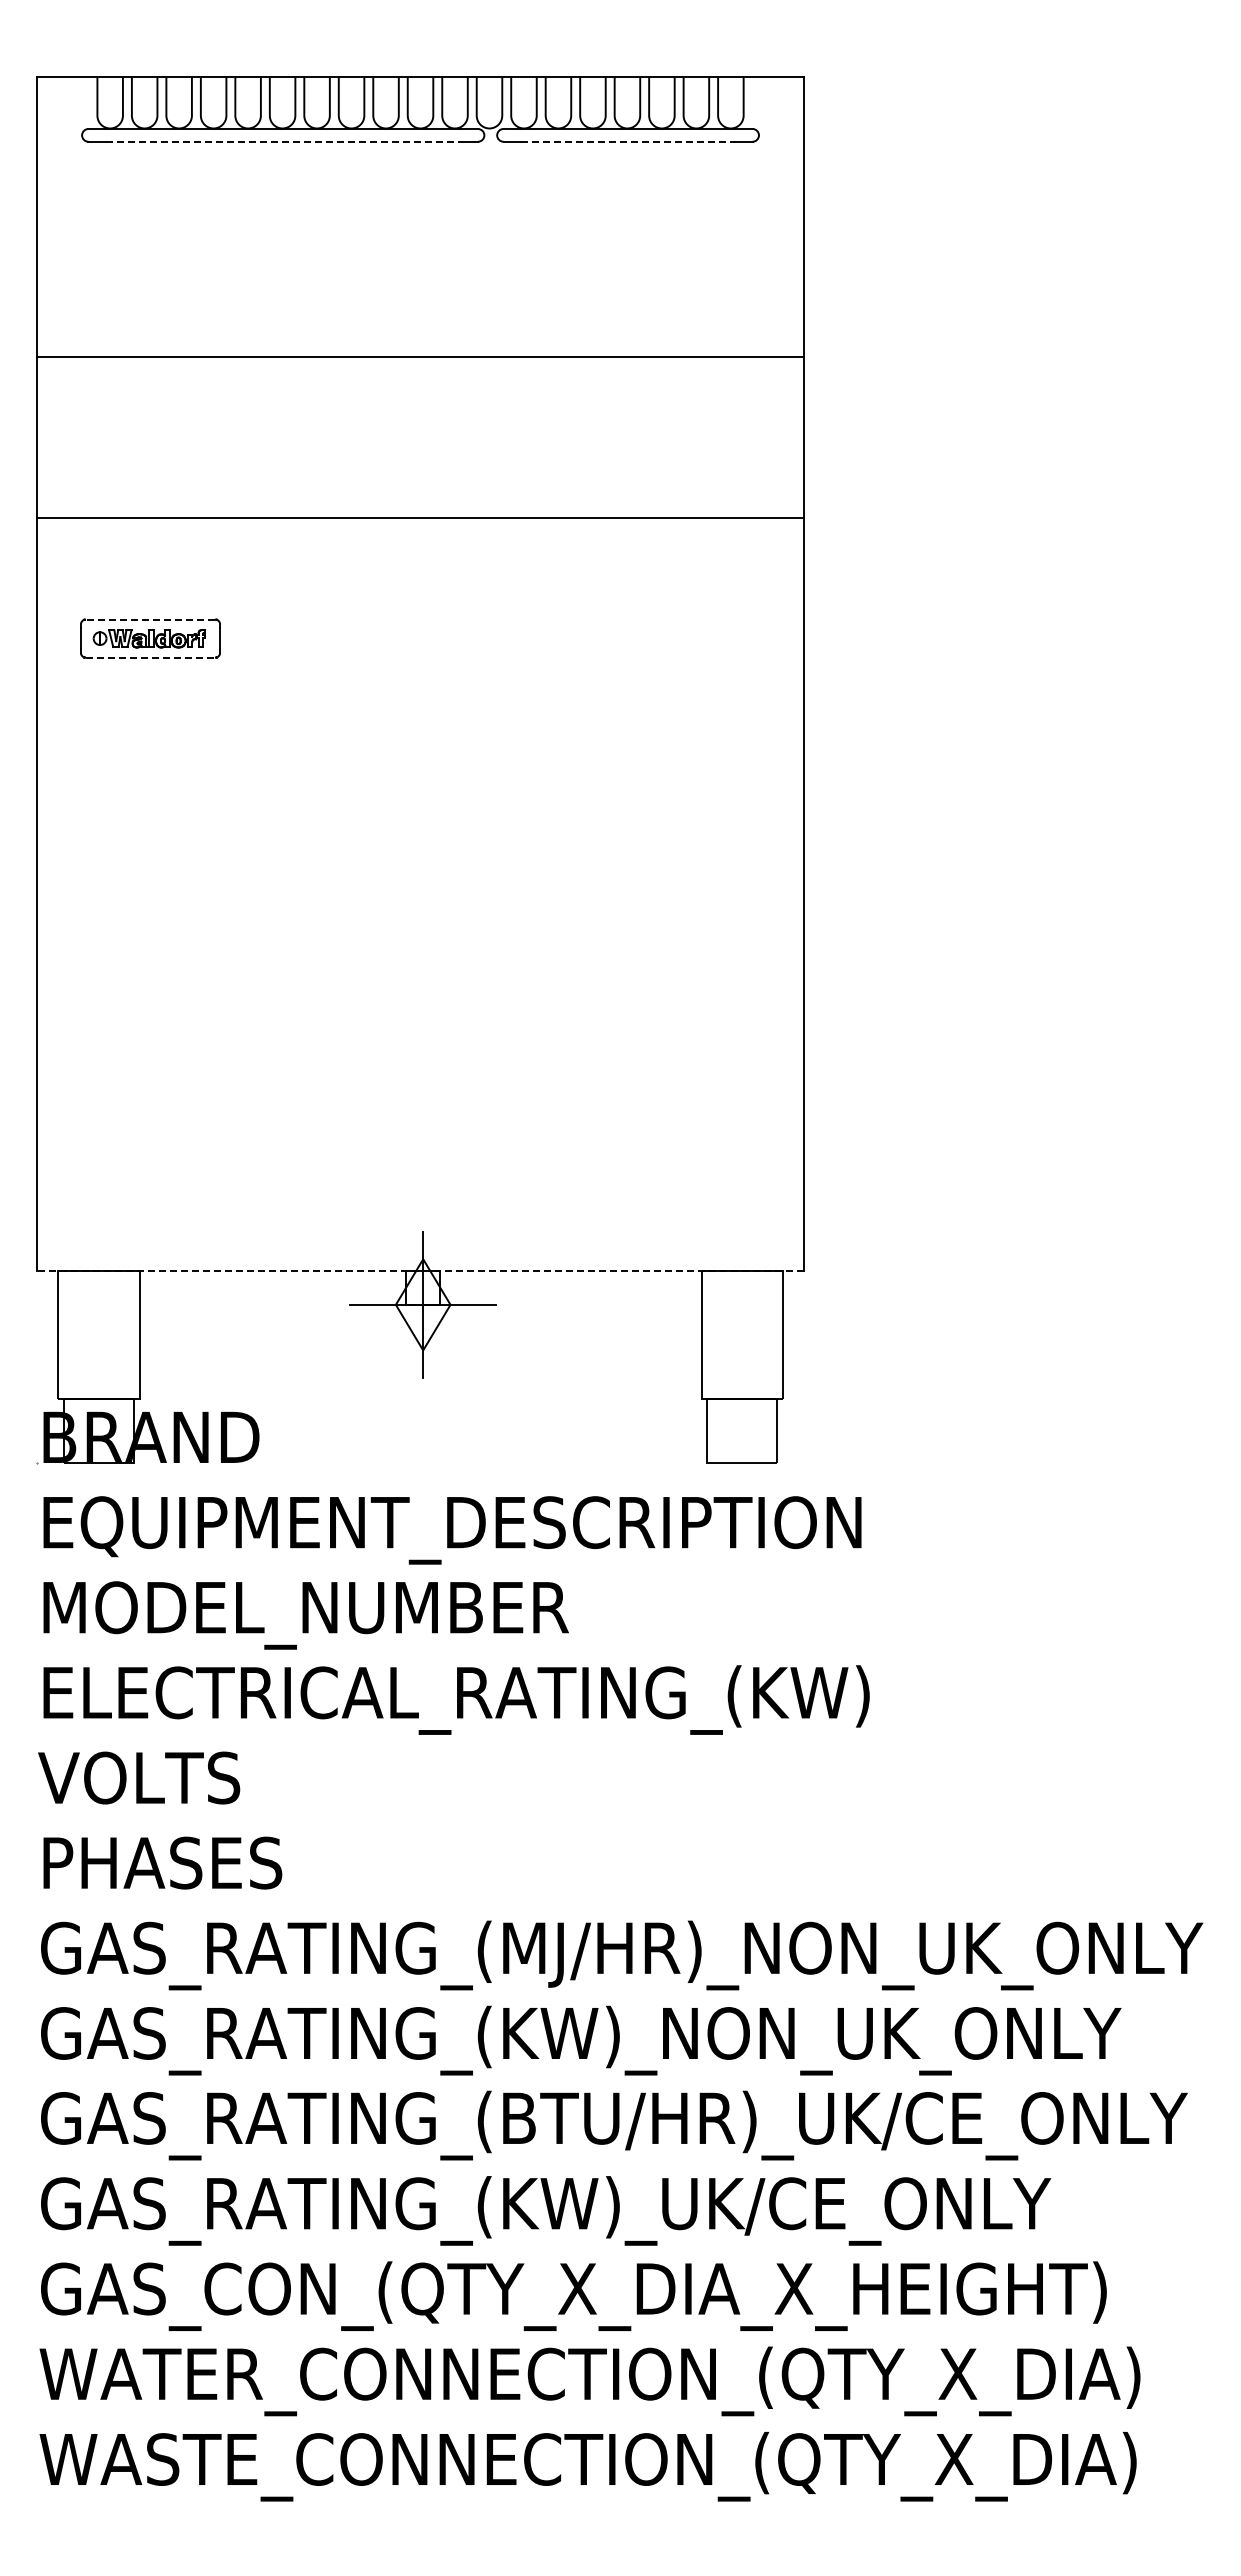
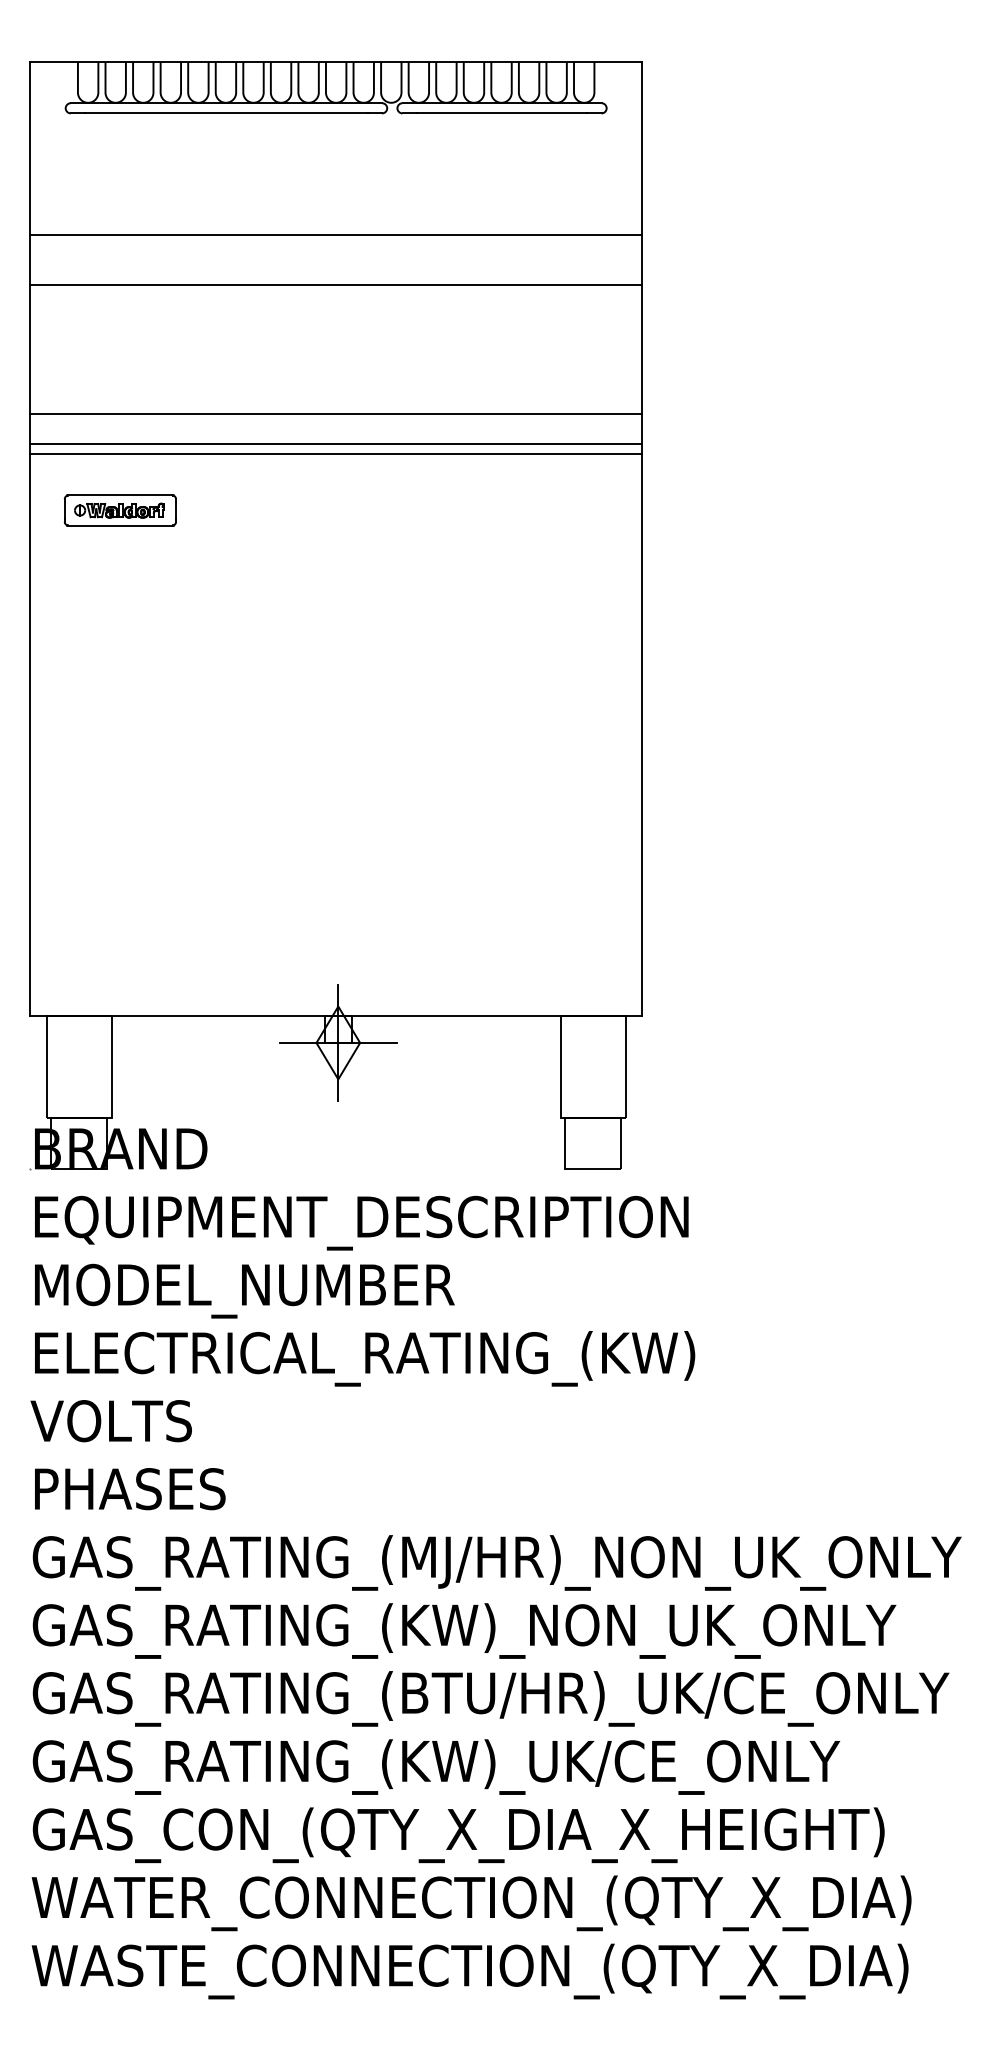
line: (283, 141) -> (226, 113), dashed -> solid
line: (628, 141) -> (502, 113), dashed -> solid
line: (420, 294) -> (336, 235), added
line: (420, 555) -> (336, 444), added
line: (420, 568) -> (336, 454), added
line: (150, 619) -> (120, 495), dashed -> solid
line: (151, 657) -> (121, 525), dashed -> solid
line: (420, 1271) -> (336, 1016), dashed -> solid

